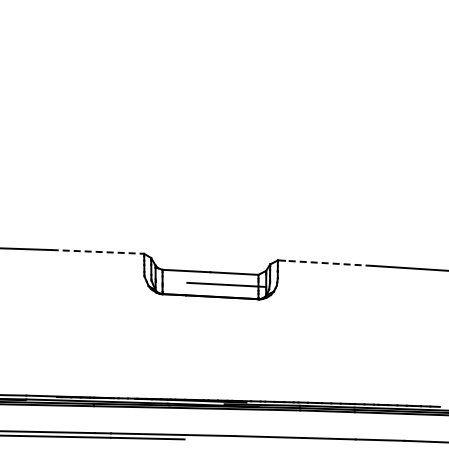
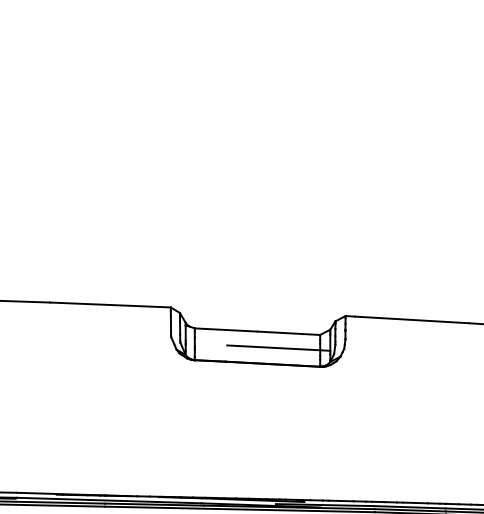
line: (98, 251) -> (111, 304), dashed -> solid
line: (328, 263) -> (411, 320), dashed -> solid

